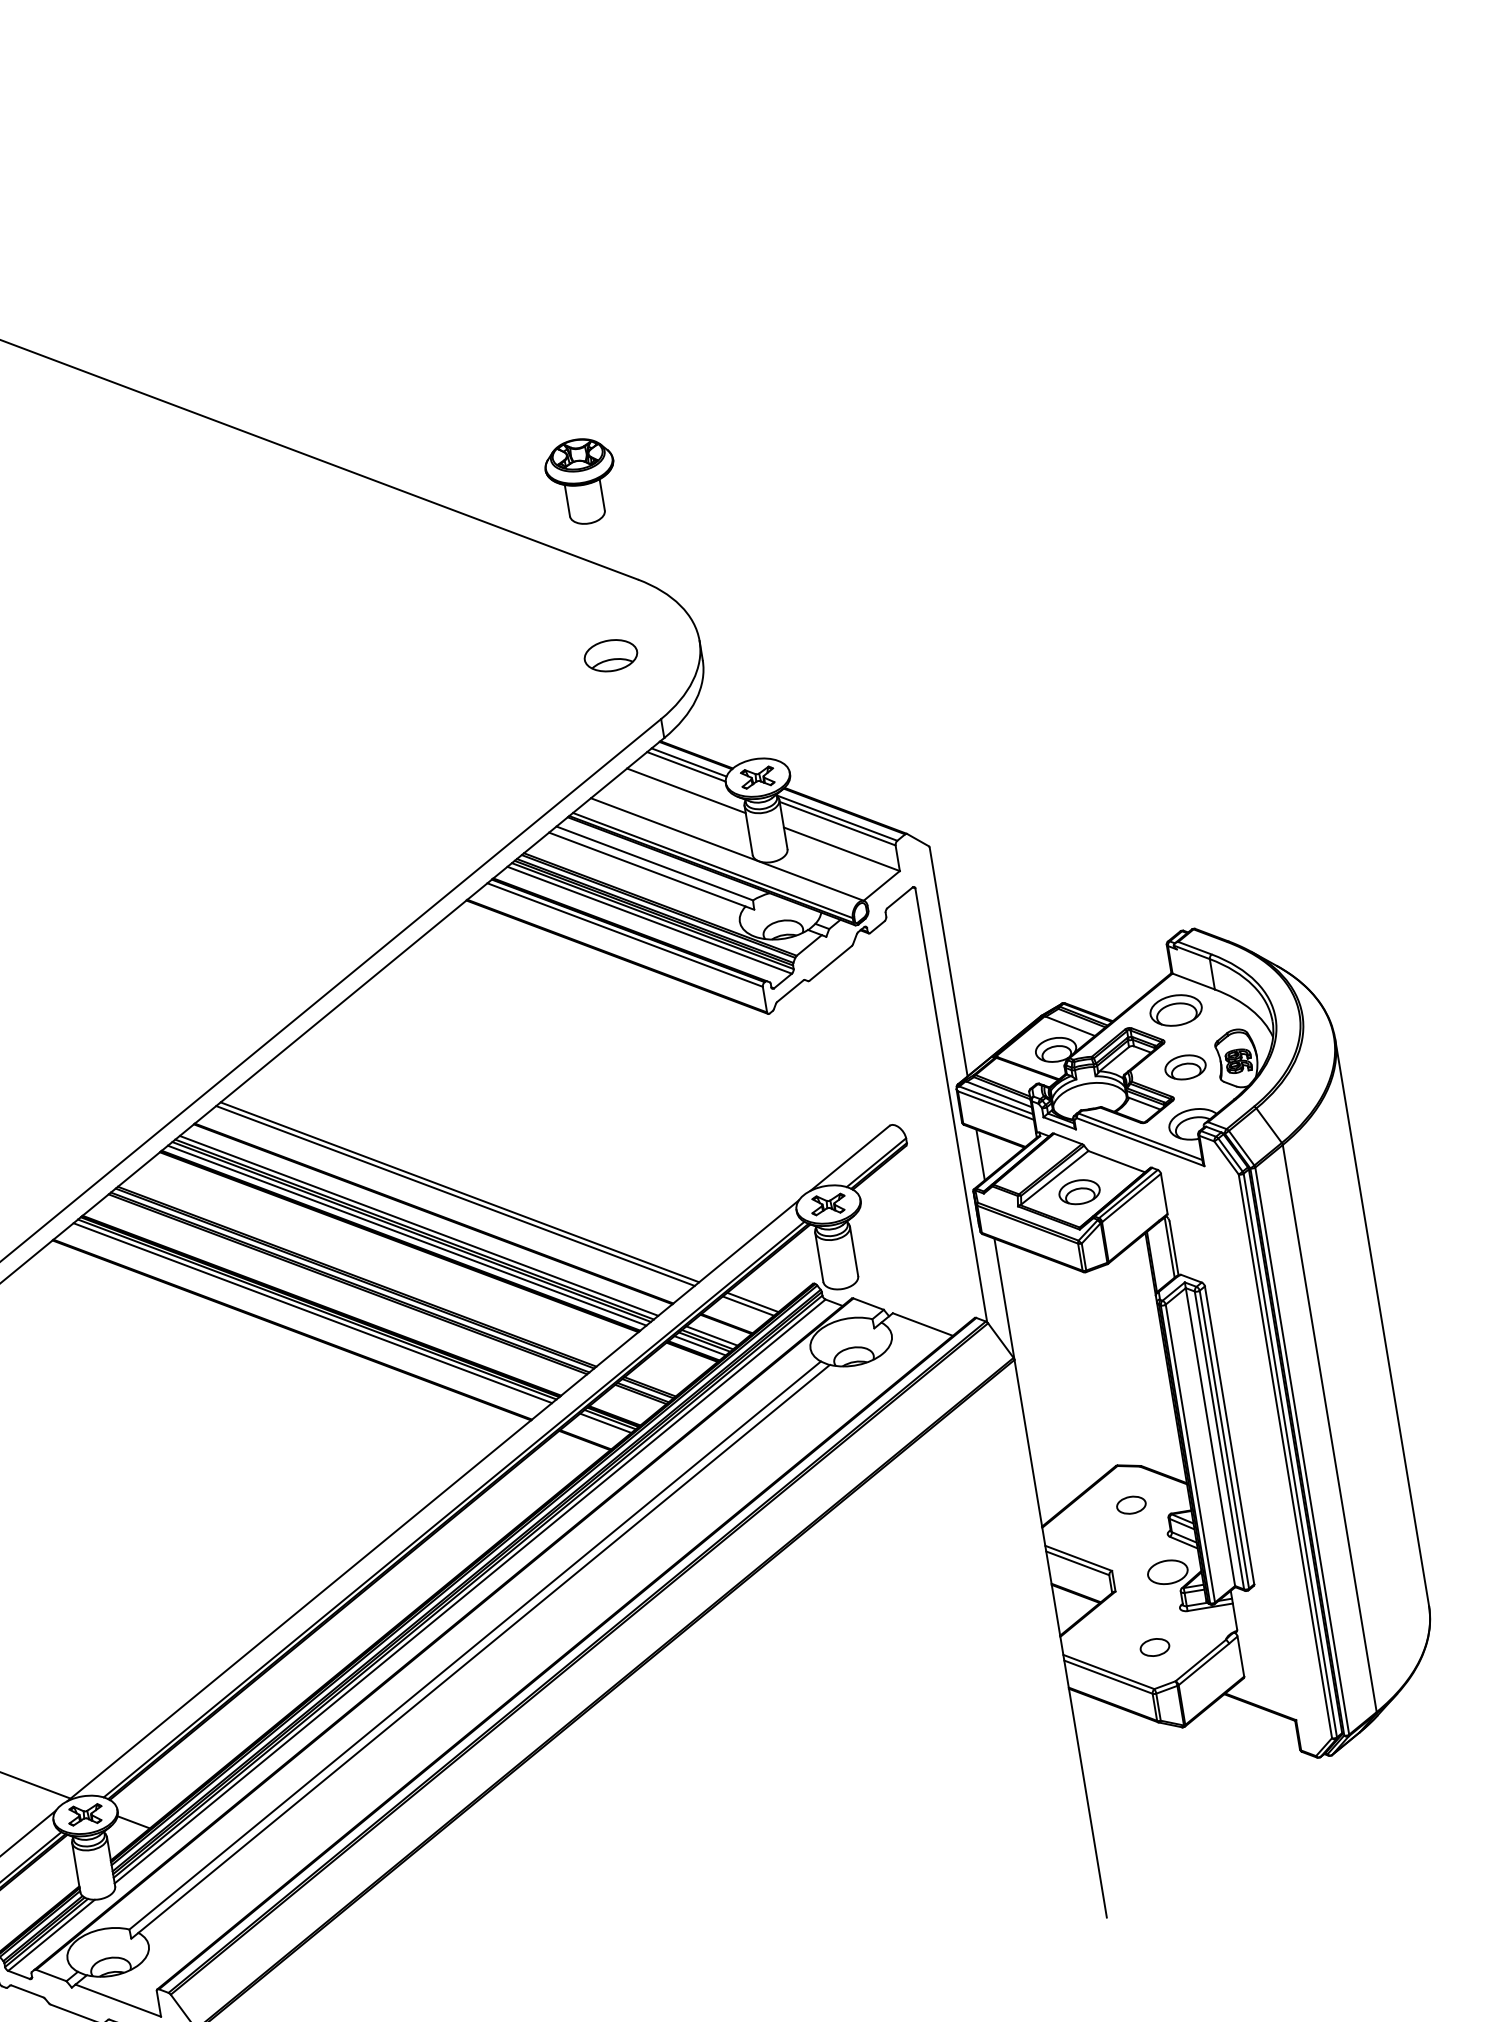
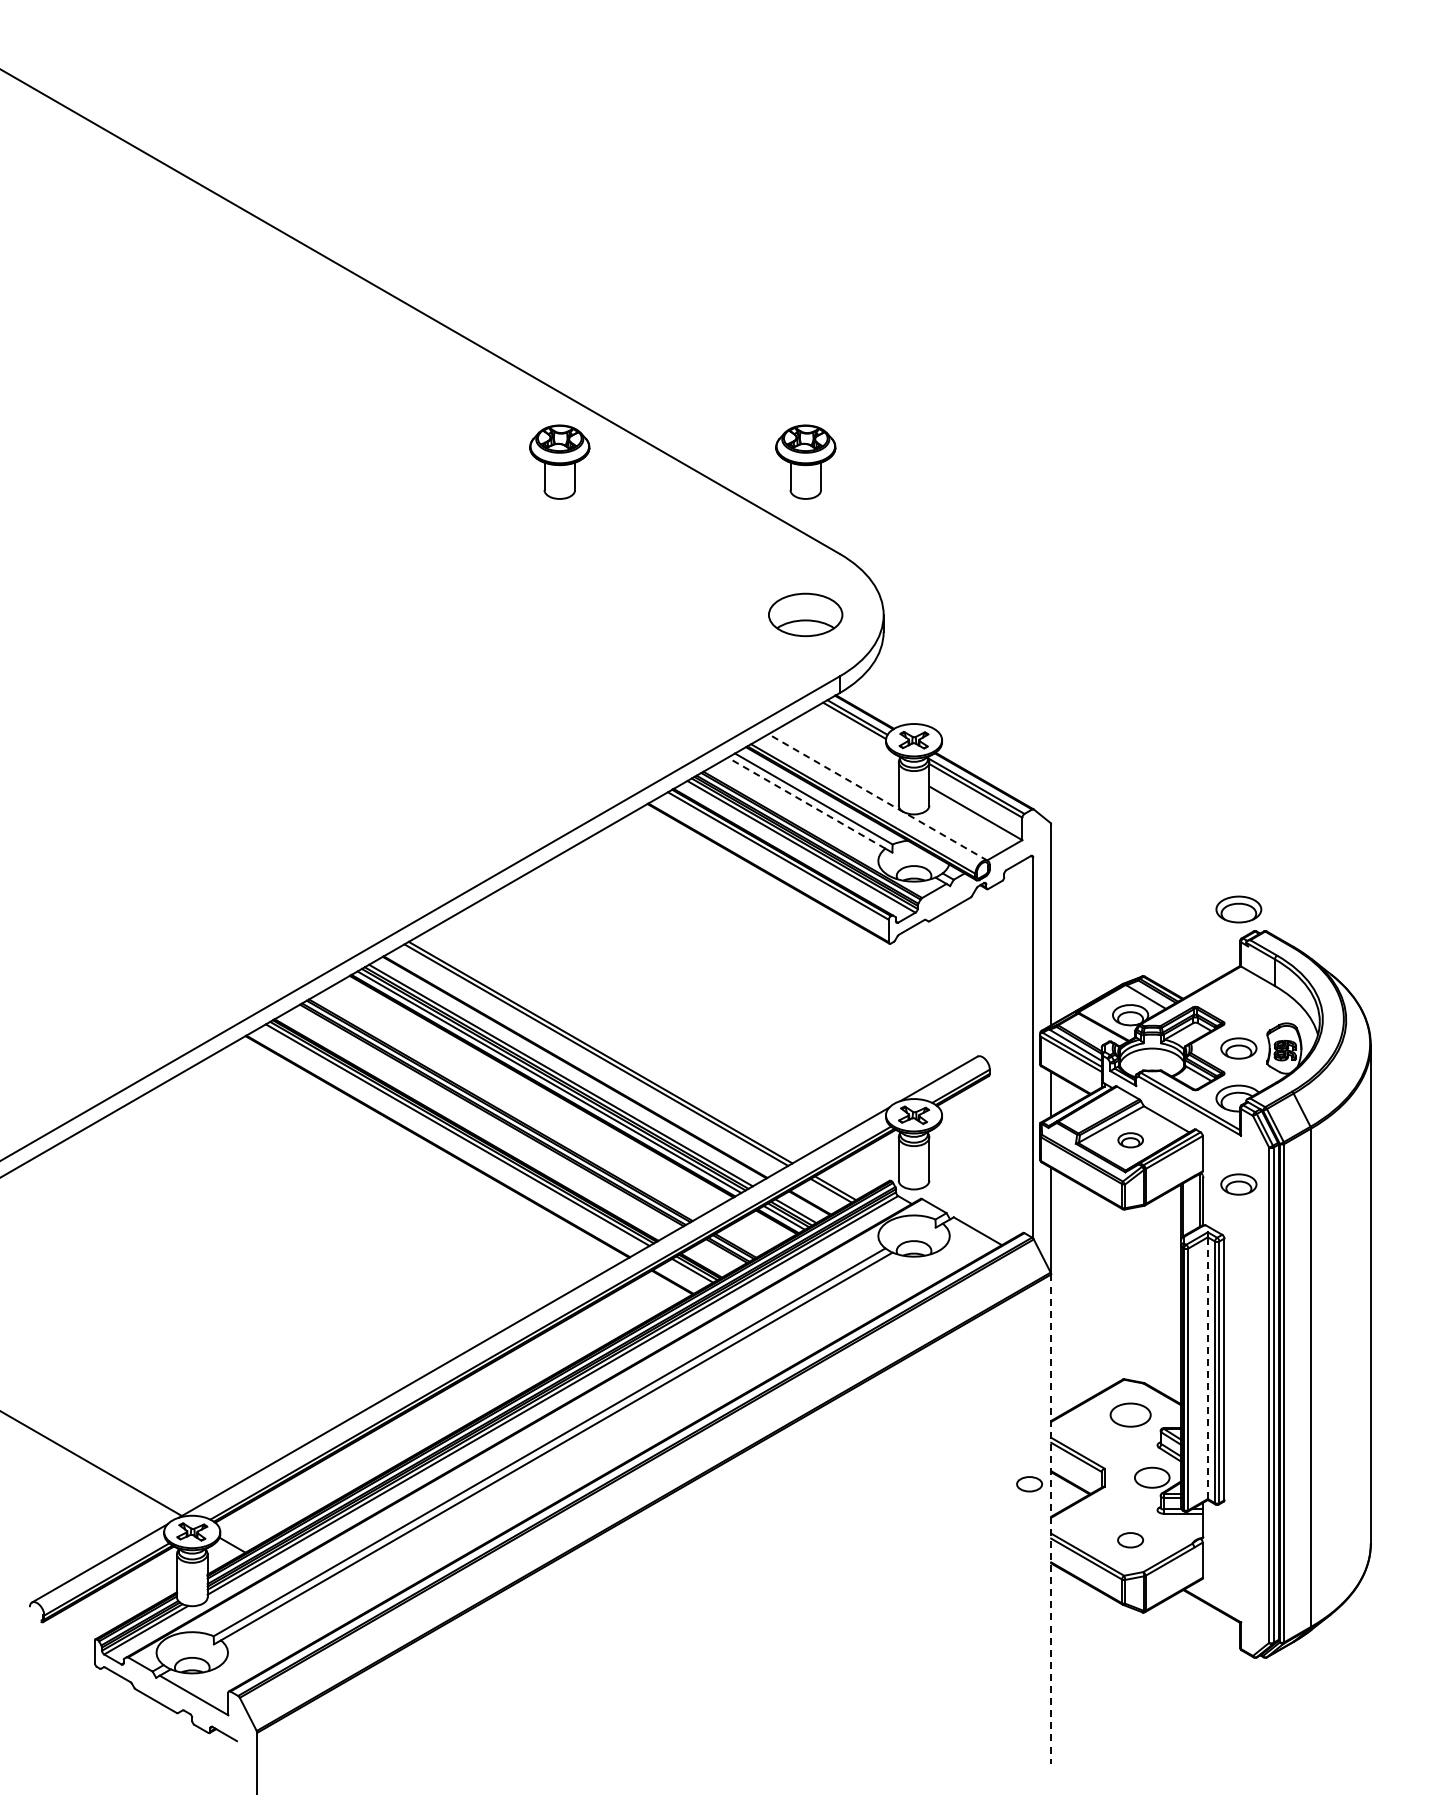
part: (301, 527) -> (559, 461), added
part: (610, 656) -> (805, 615), size x1.6
line: (685, 789) -> (850, 740), removed
line: (728, 849) -> (878, 797), solid -> dashed
line: (647, 869) -> (806, 803), solid -> dashed
part: (1175, 1010) -> (1238, 909), moved
part: (1079, 1192) -> (1130, 1140), size x0.7
part: (1210, 1222) -> (1238, 1184), added
line: (1210, 1437) -> (1207, 1368), solid -> dashed
part: (1131, 1505) -> (1130, 1415), size x1.6
part: (1029, 1603) -> (1029, 1484), added
line: (1061, 1638) -> (1051, 1519), solid -> dashed

